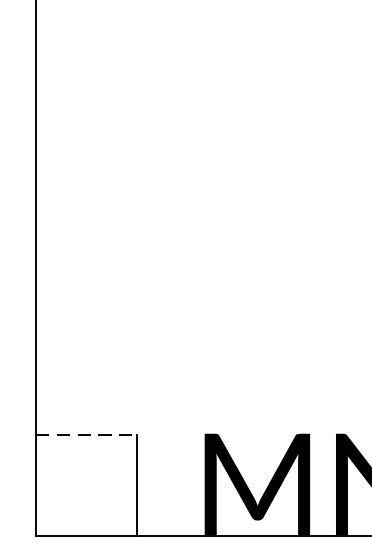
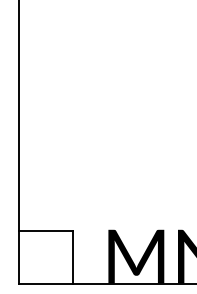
line: (86, 435) -> (45, 230), dashed -> solid

